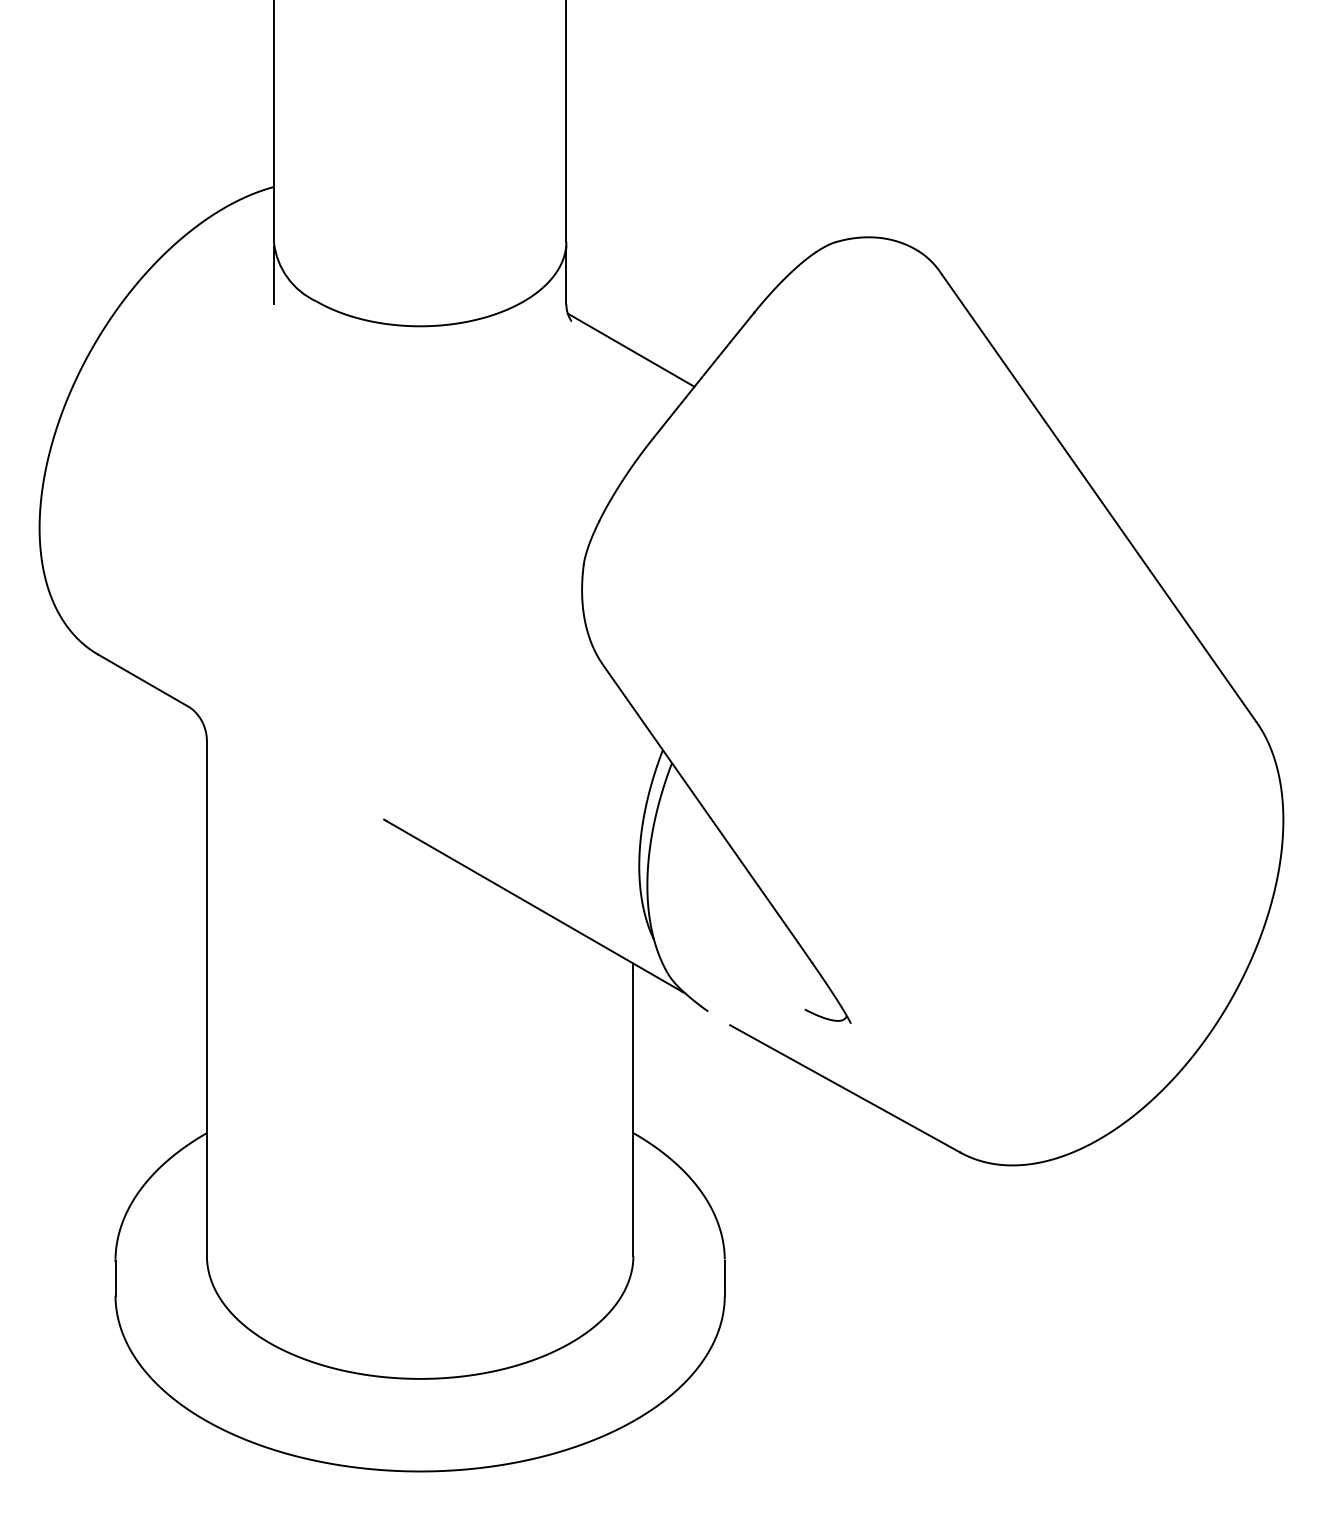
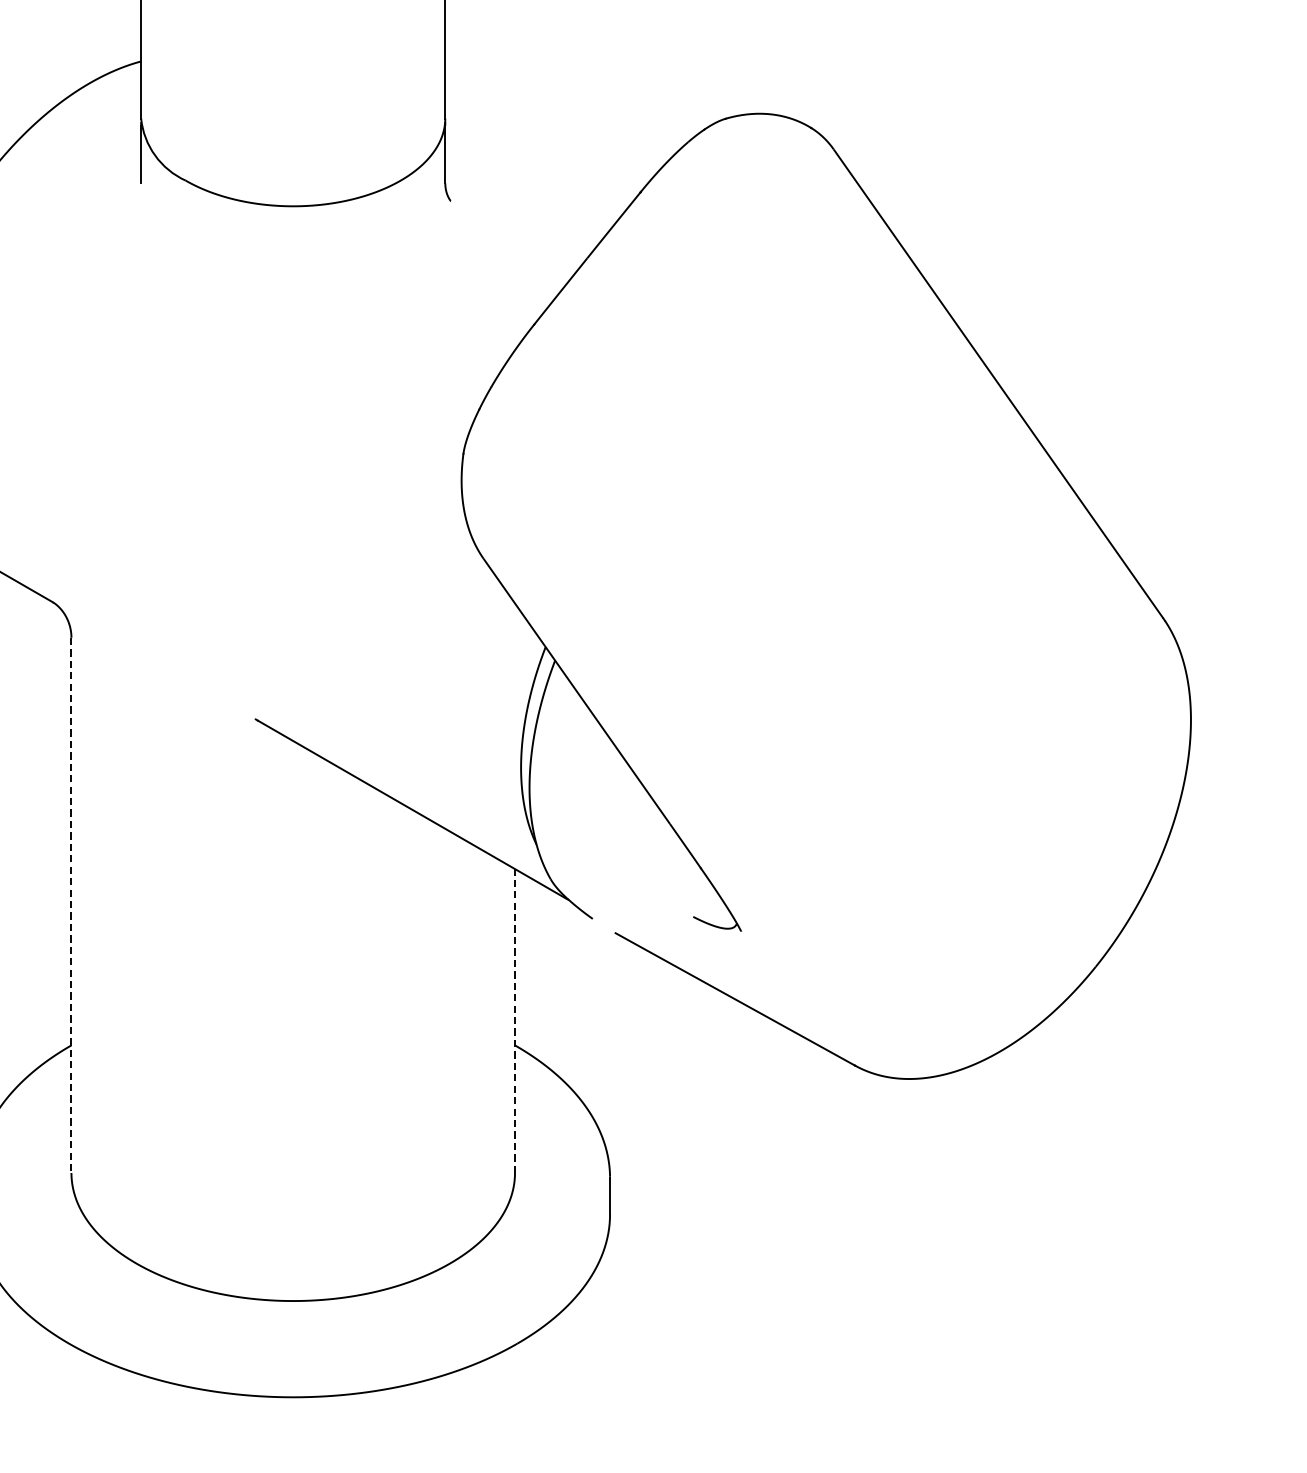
line: (630, 349) -> (511, 230), removed
line: (206, 999) -> (71, 906), solid -> dashed
line: (633, 1109) -> (515, 1020), solid -> dashed

